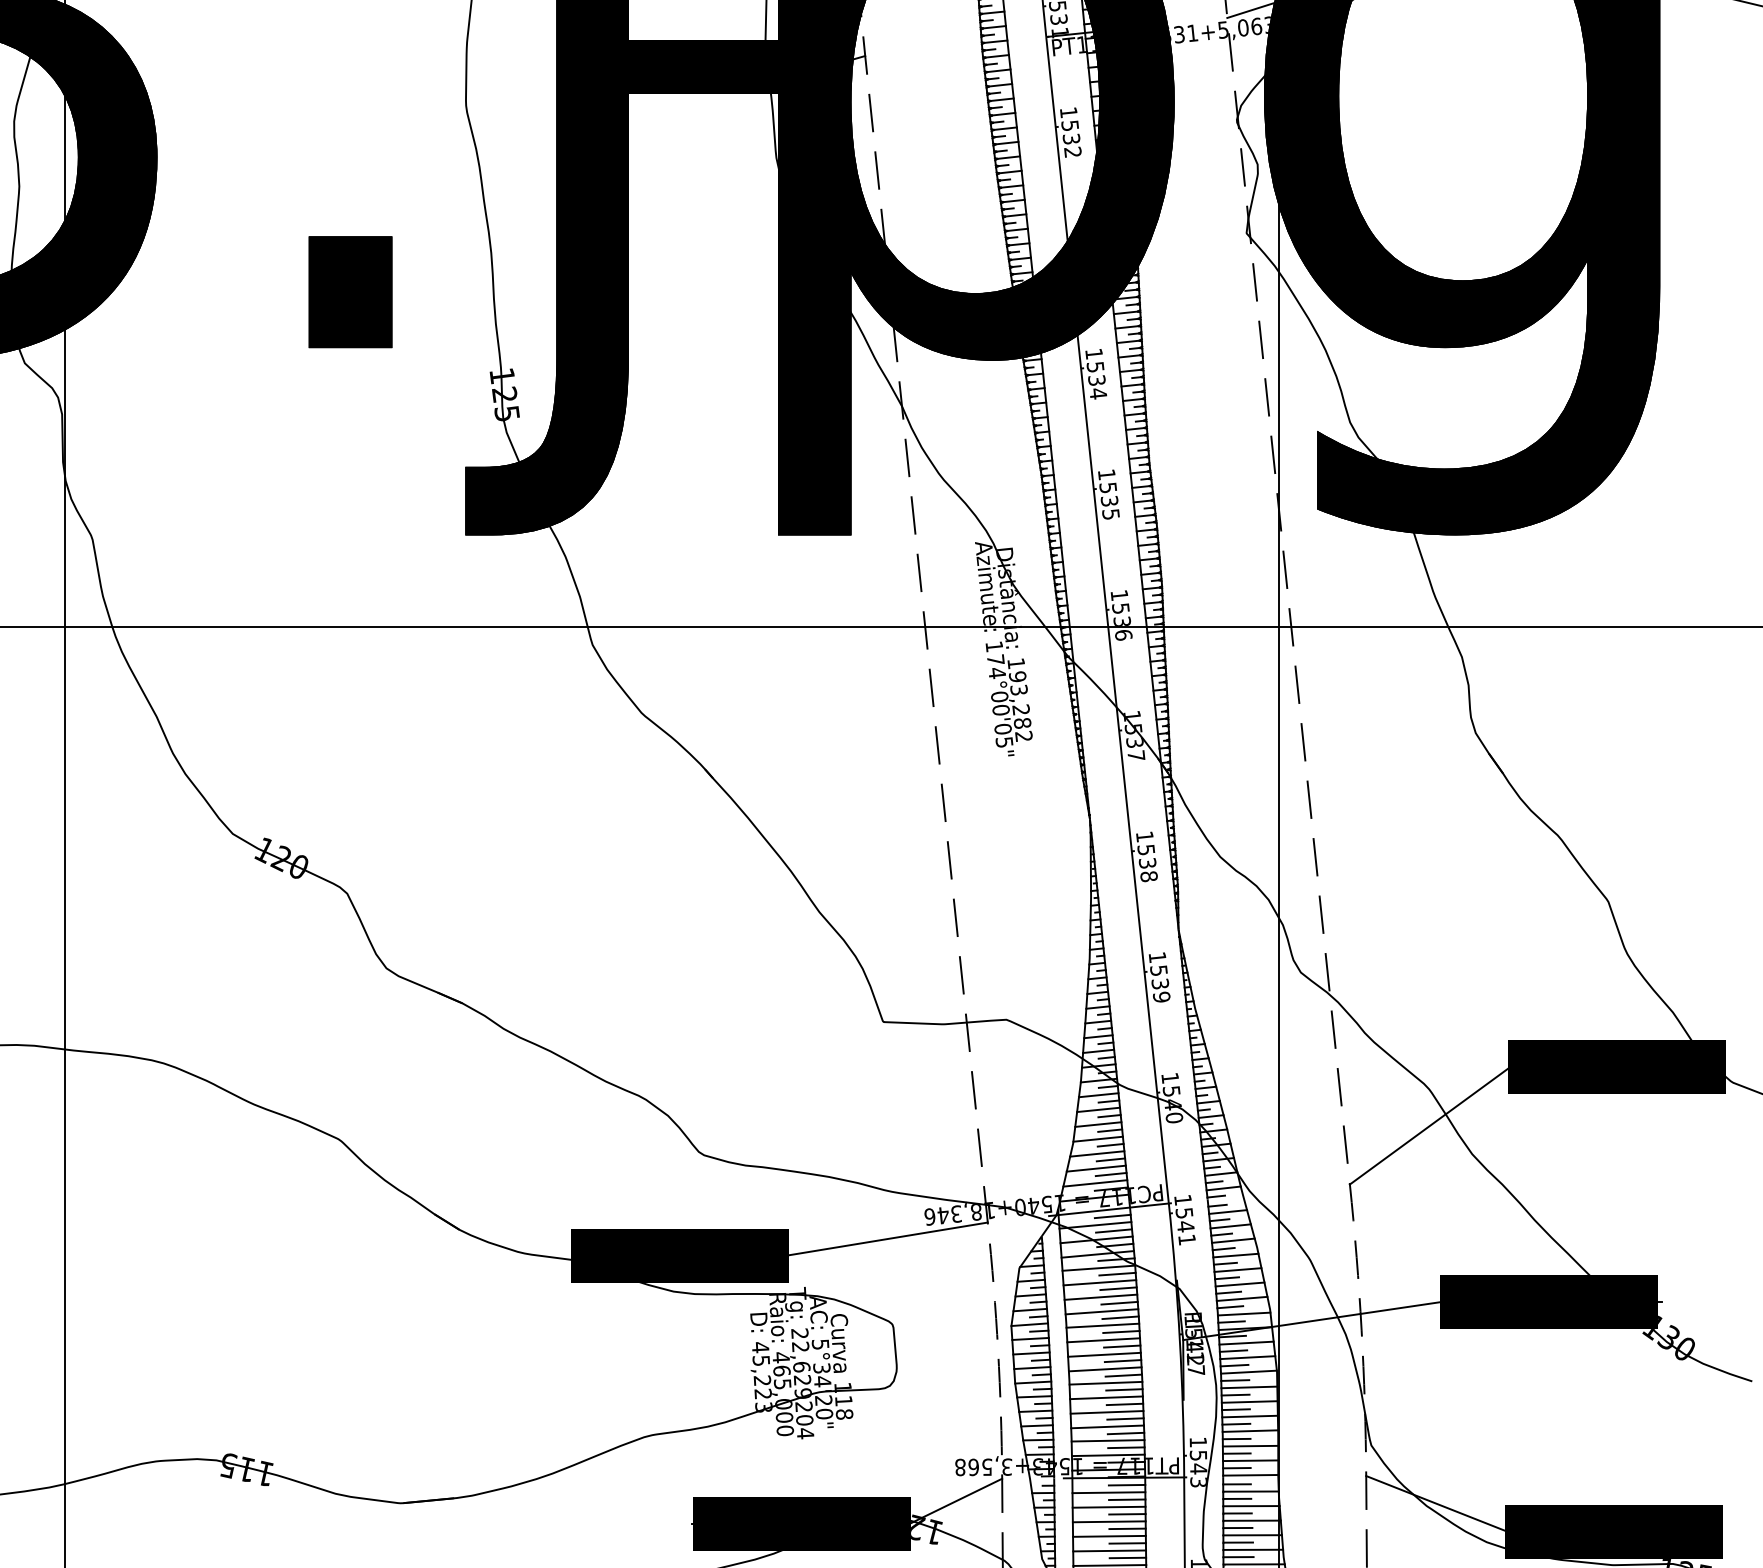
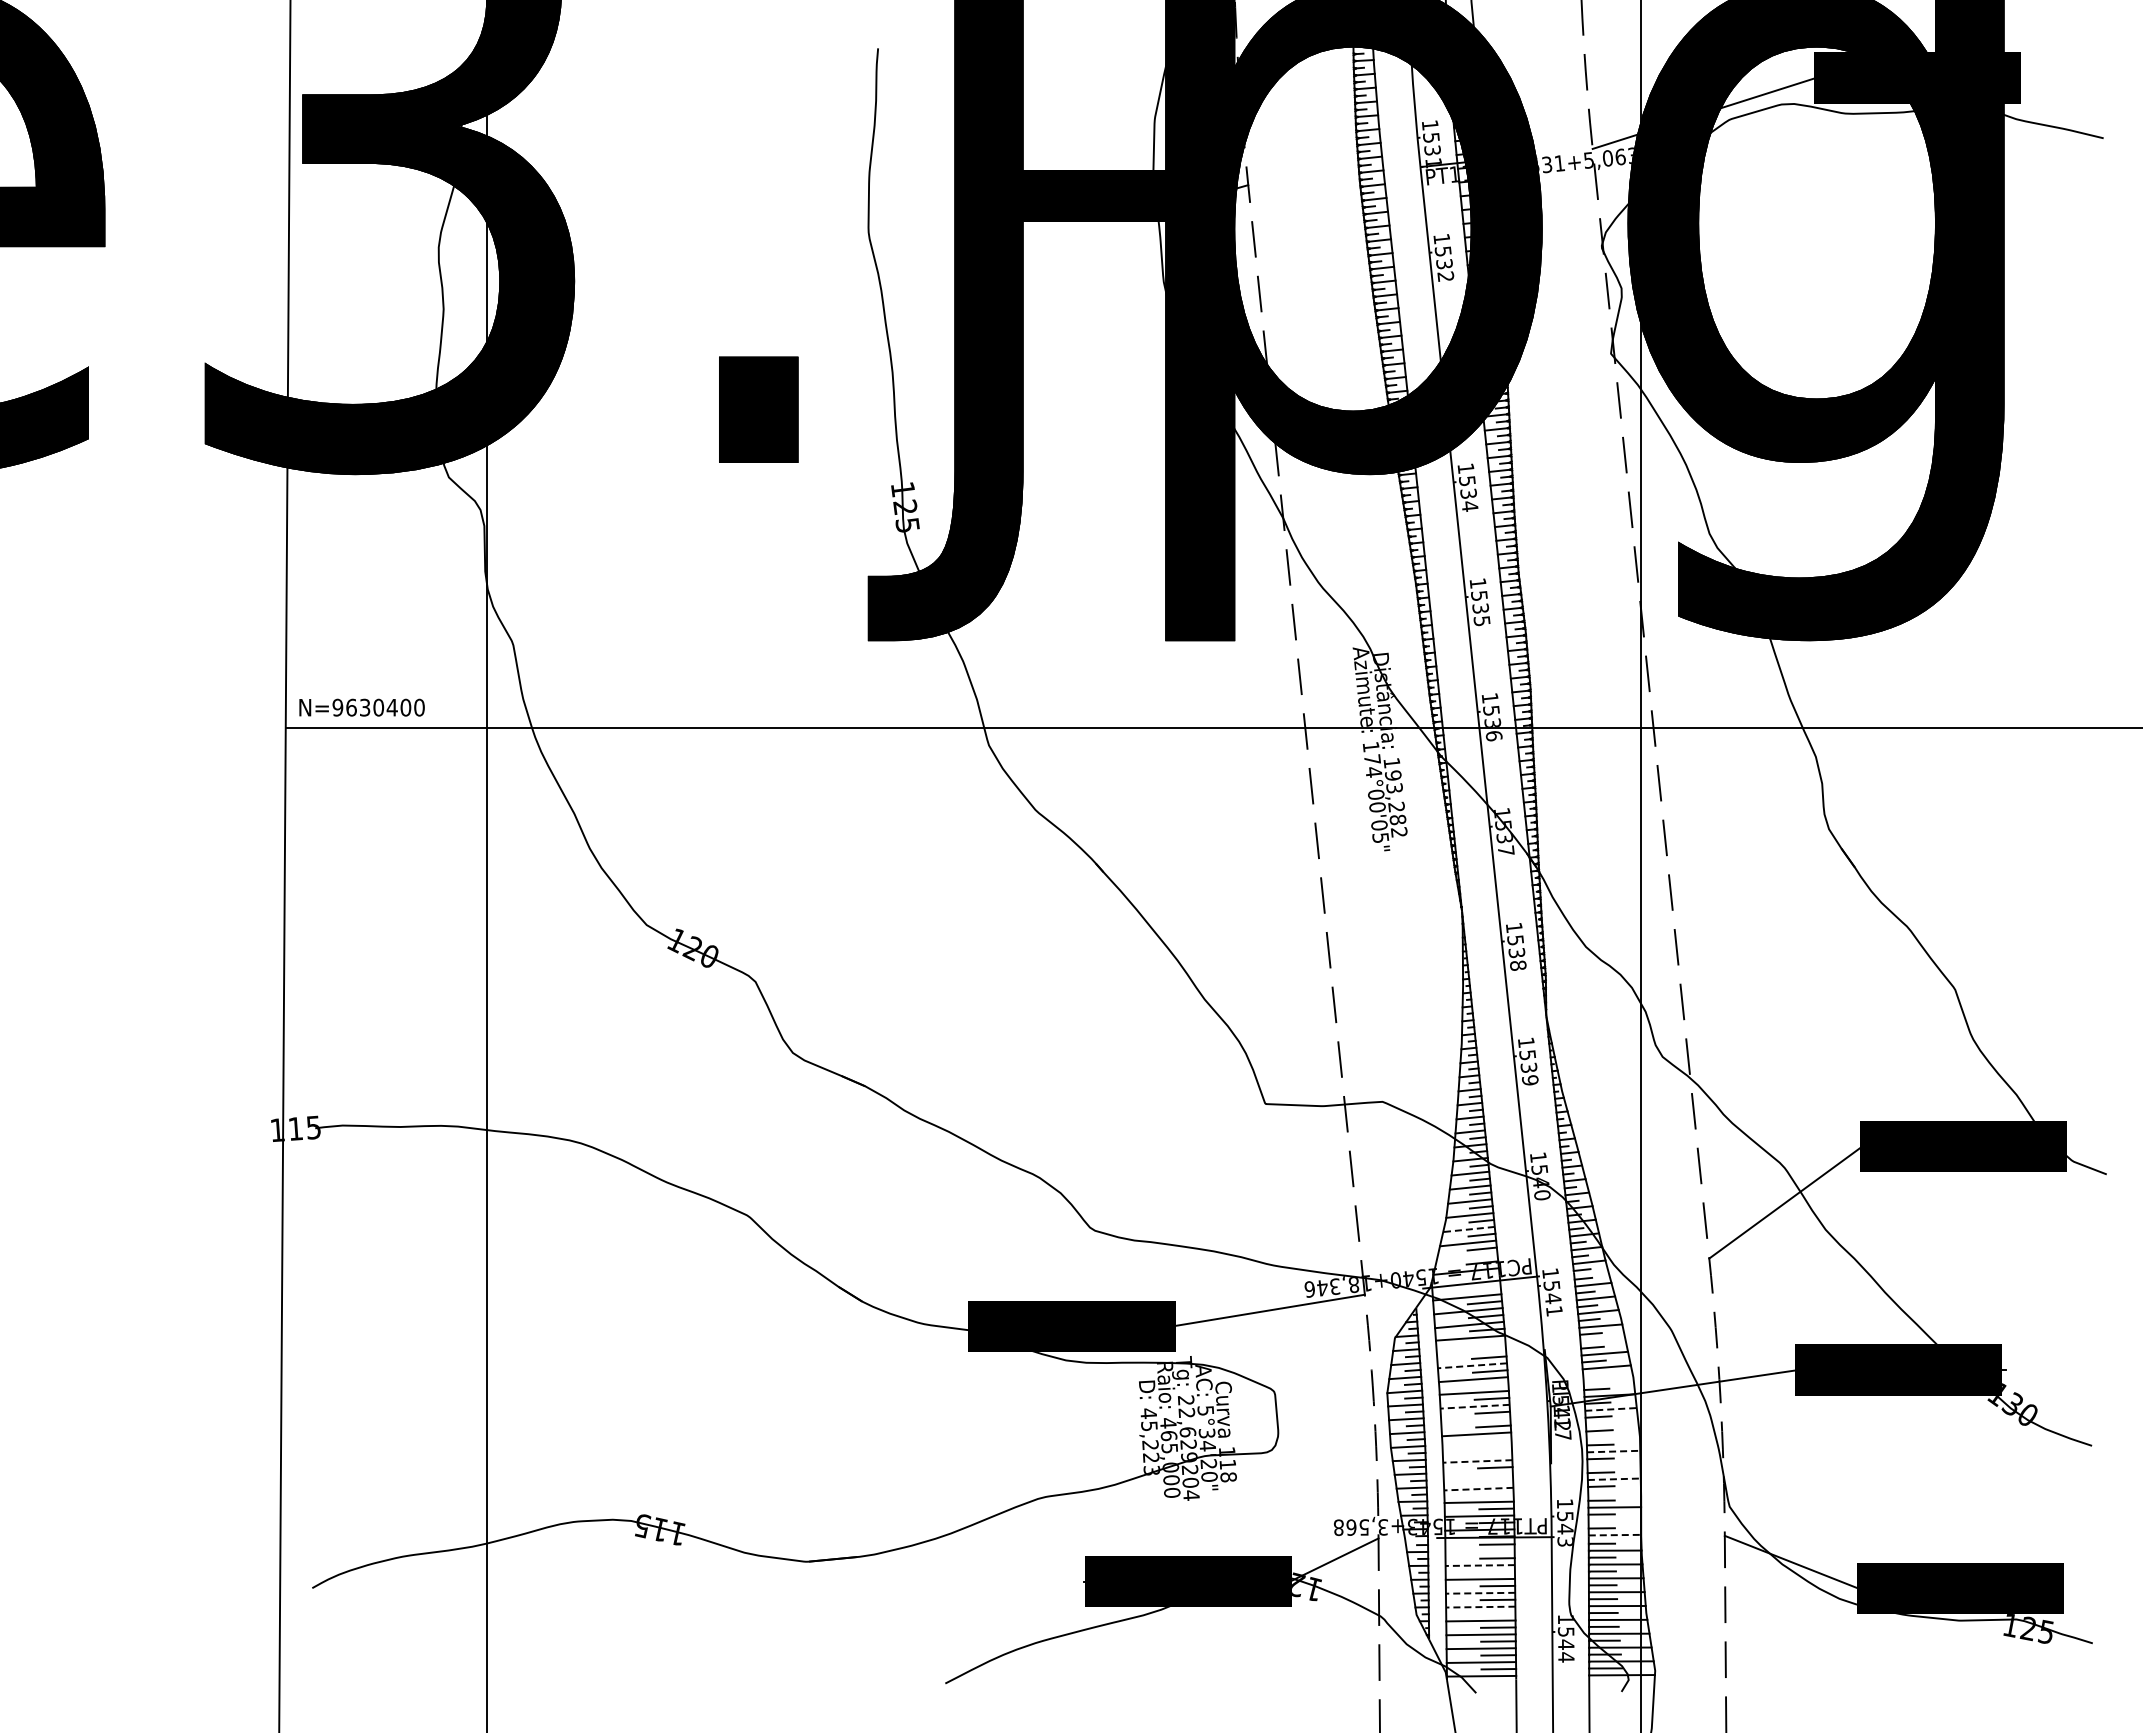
line: (1096, 1153) -> (1468, 1229), solid -> dashed
line: (1094, 1183) -> (1466, 1257), removed
line: (1112, 1215) -> (1483, 1288), removed
line: (1237, 1269) -> (1602, 1339), removed
line: (1117, 1273) -> (1488, 1343), removed
line: (1099, 1282) -> (1471, 1351), removed
line: (1100, 1296) -> (1472, 1365), solid -> dashed
line: (1230, 1307) -> (1595, 1375), removed
line: (1243, 1313) -> (1608, 1381), removed
line: (1119, 1317) -> (1490, 1385), removed
line: (1104, 1340) -> (1475, 1406), solid -> dashed
line: (1247, 1343) -> (1611, 1409), solid -> dashed
line: (1104, 1354) -> (1475, 1420), removed
line: (1247, 1356) -> (1611, 1422), removed
line: (1248, 1371) -> (1612, 1436), removed
line: (1123, 1375) -> (1493, 1440), removed
line: (1105, 1383) -> (1476, 1447), removed
line: (1249, 1387) -> (1613, 1451), solid -> dashed
line: (1124, 1389) -> (1494, 1453), removed
line: (1106, 1397) -> (1477, 1461), solid -> dashed
line: (1249, 1402) -> (1613, 1465), removed
line: (1106, 1412) -> (1477, 1475), removed
line: (1250, 1416) -> (1614, 1479), solid -> dashed
line: (1125, 1418) -> (1495, 1481), removed
line: (1107, 1427) -> (1478, 1489), solid -> dashed
line: (1250, 1430) -> (1614, 1492), removed
line: (1126, 1433) -> (1496, 1495), removed
line: (1250, 1460) -> (1614, 1521), removed
line: (1251, 1475) -> (1615, 1535), solid -> dashed
line: (1108, 1492) -> (1479, 1551), removed
line: (1109, 1507) -> (1480, 1565), solid -> dashed
line: (1127, 1514) -> (1497, 1572), removed
line: (1109, 1536) -> (1480, 1593), solid -> dashed
line: (1109, 1551) -> (1480, 1607), solid -> dashed
line: (1127, 1557) -> (1497, 1613), removed

